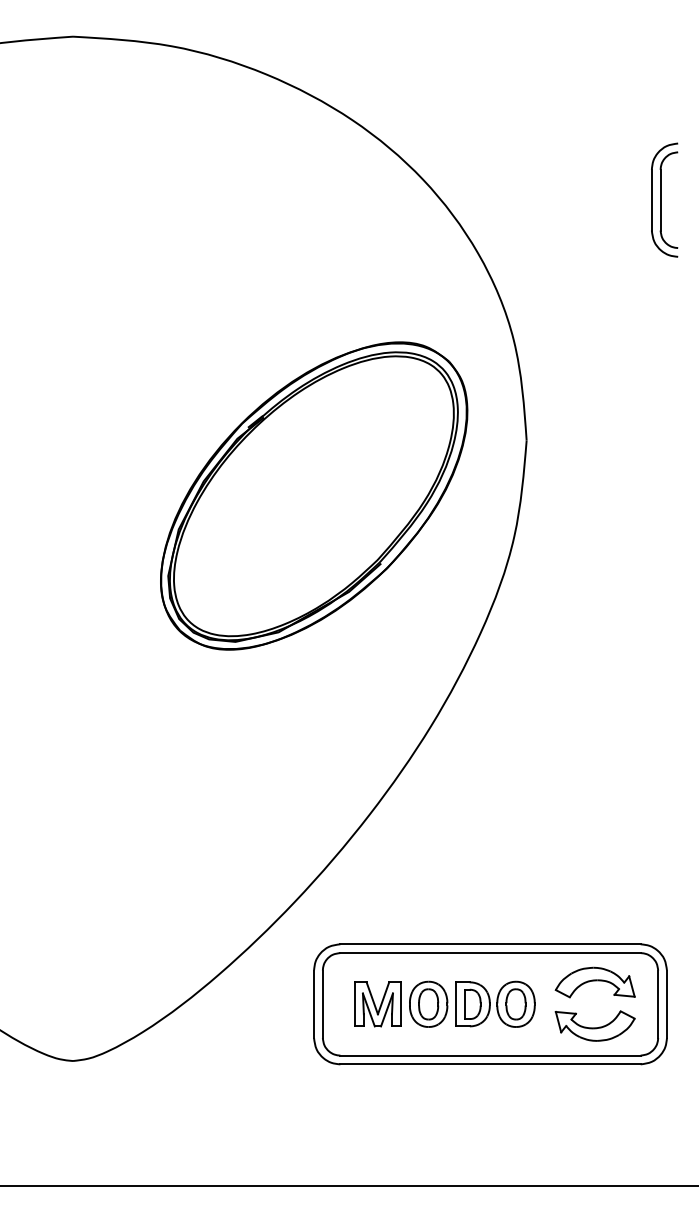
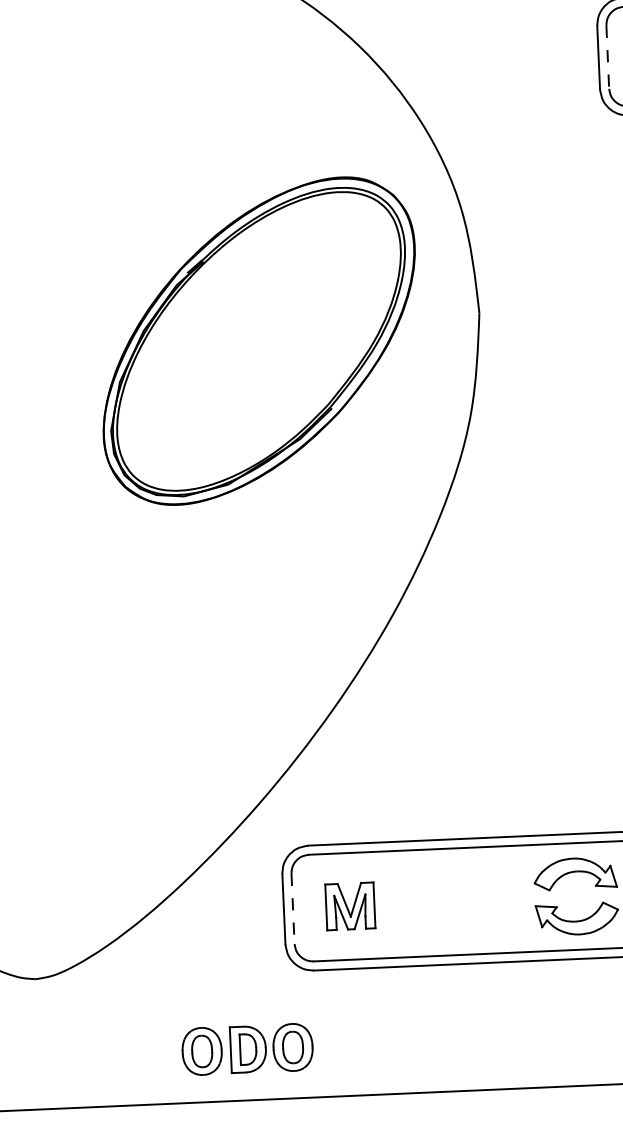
line: (660, 200) -> (607, 57), solid -> dashed
part: (314, 495) -> (259, 340), moved
part: (472, 1003) -> (247, 1048), moved
line: (322, 1004) -> (292, 909), solid -> dashed

